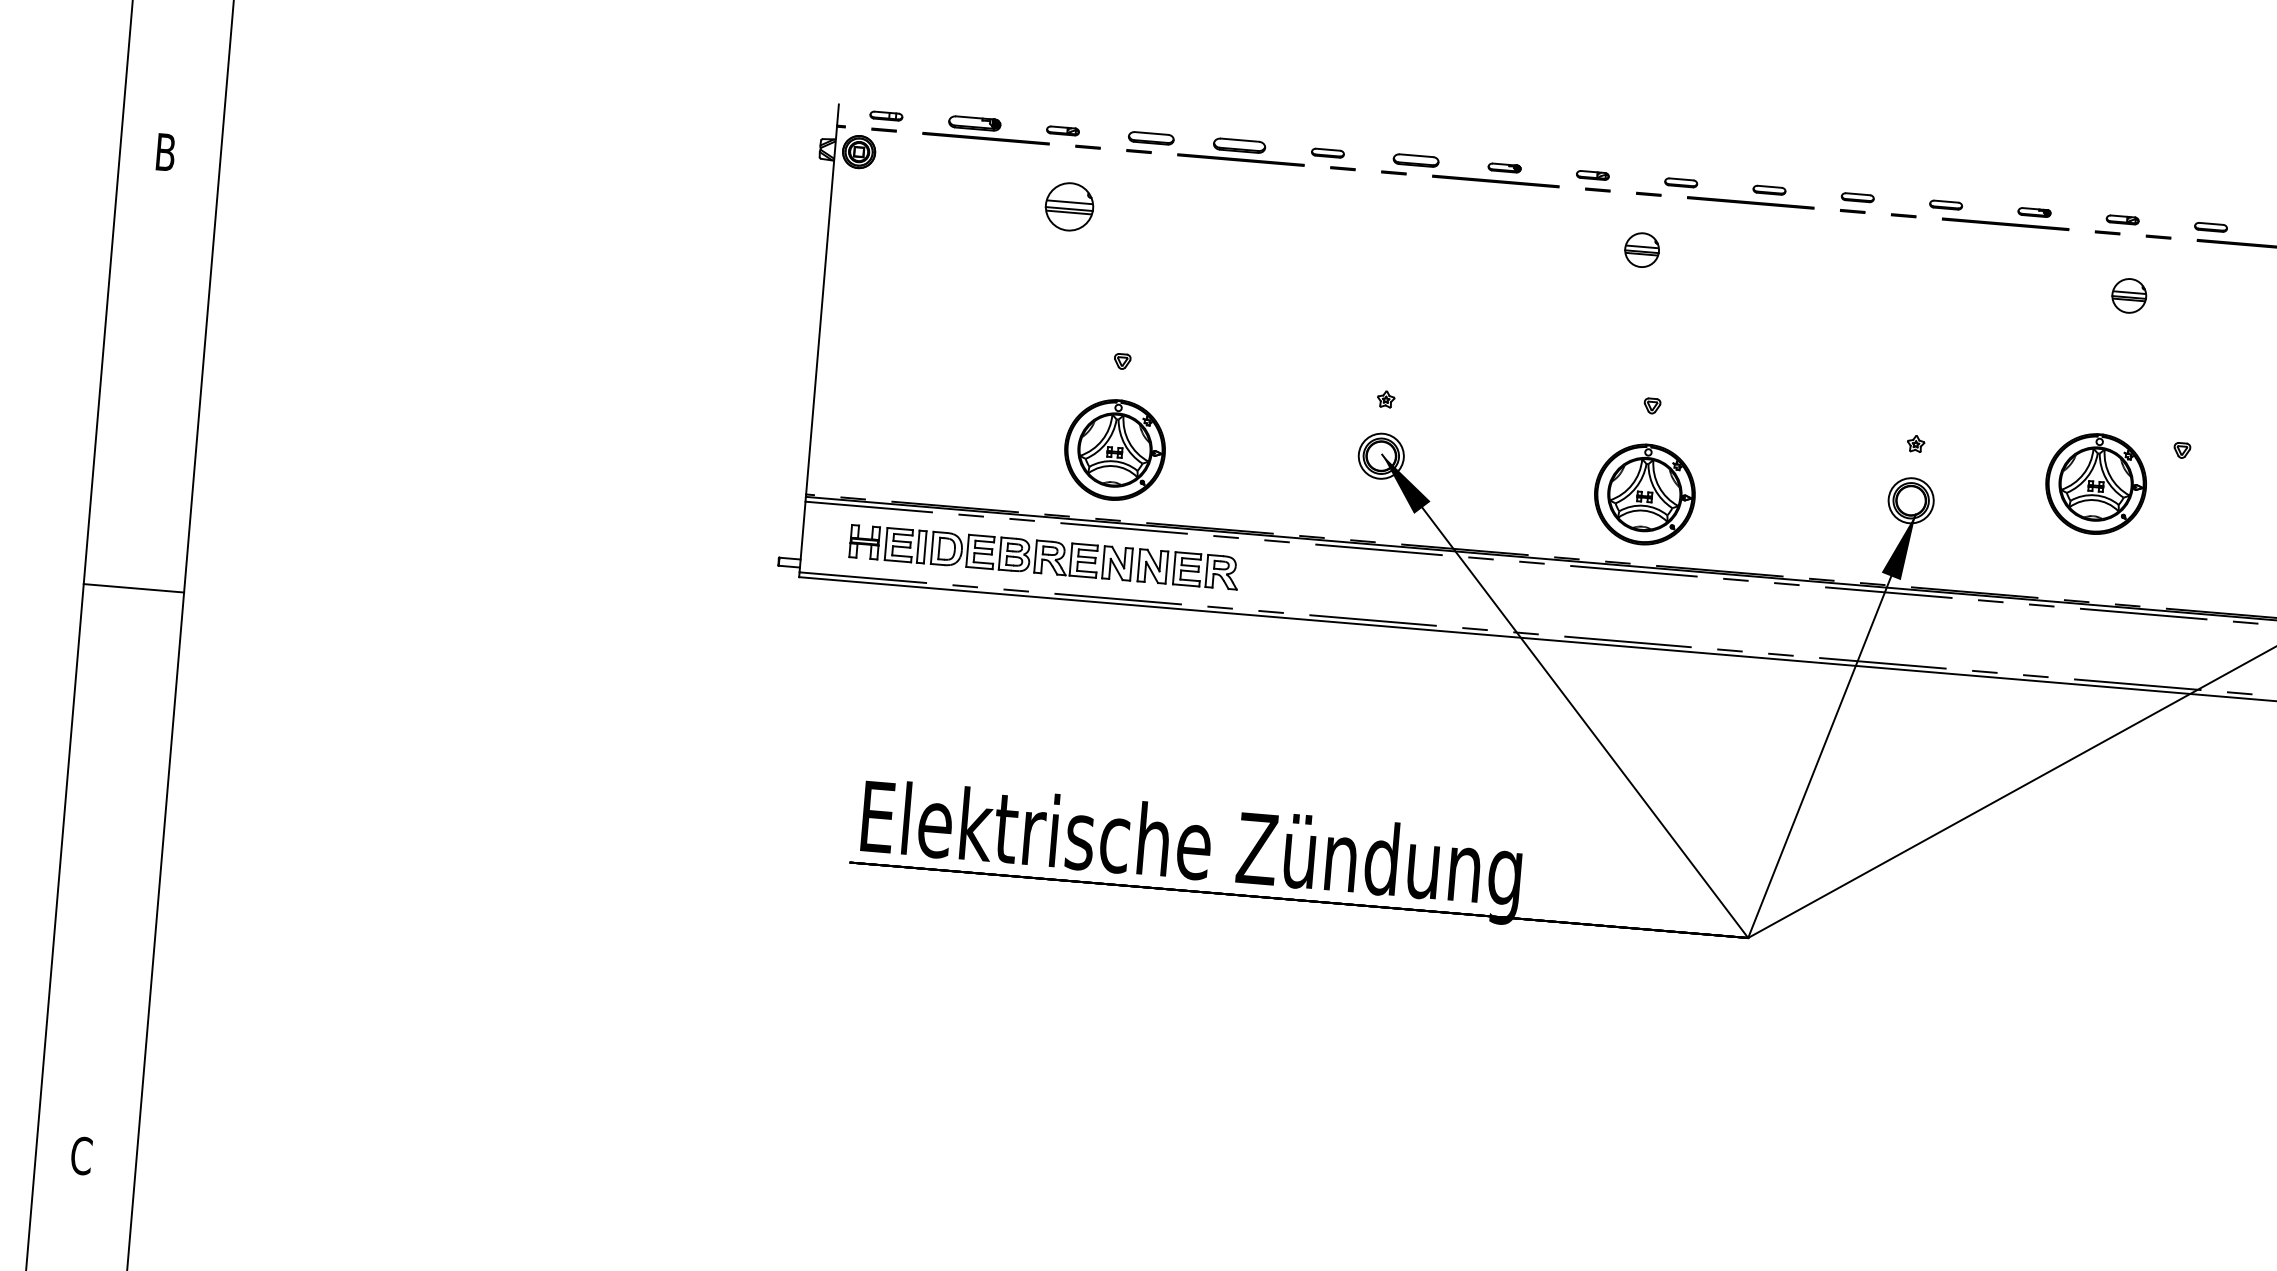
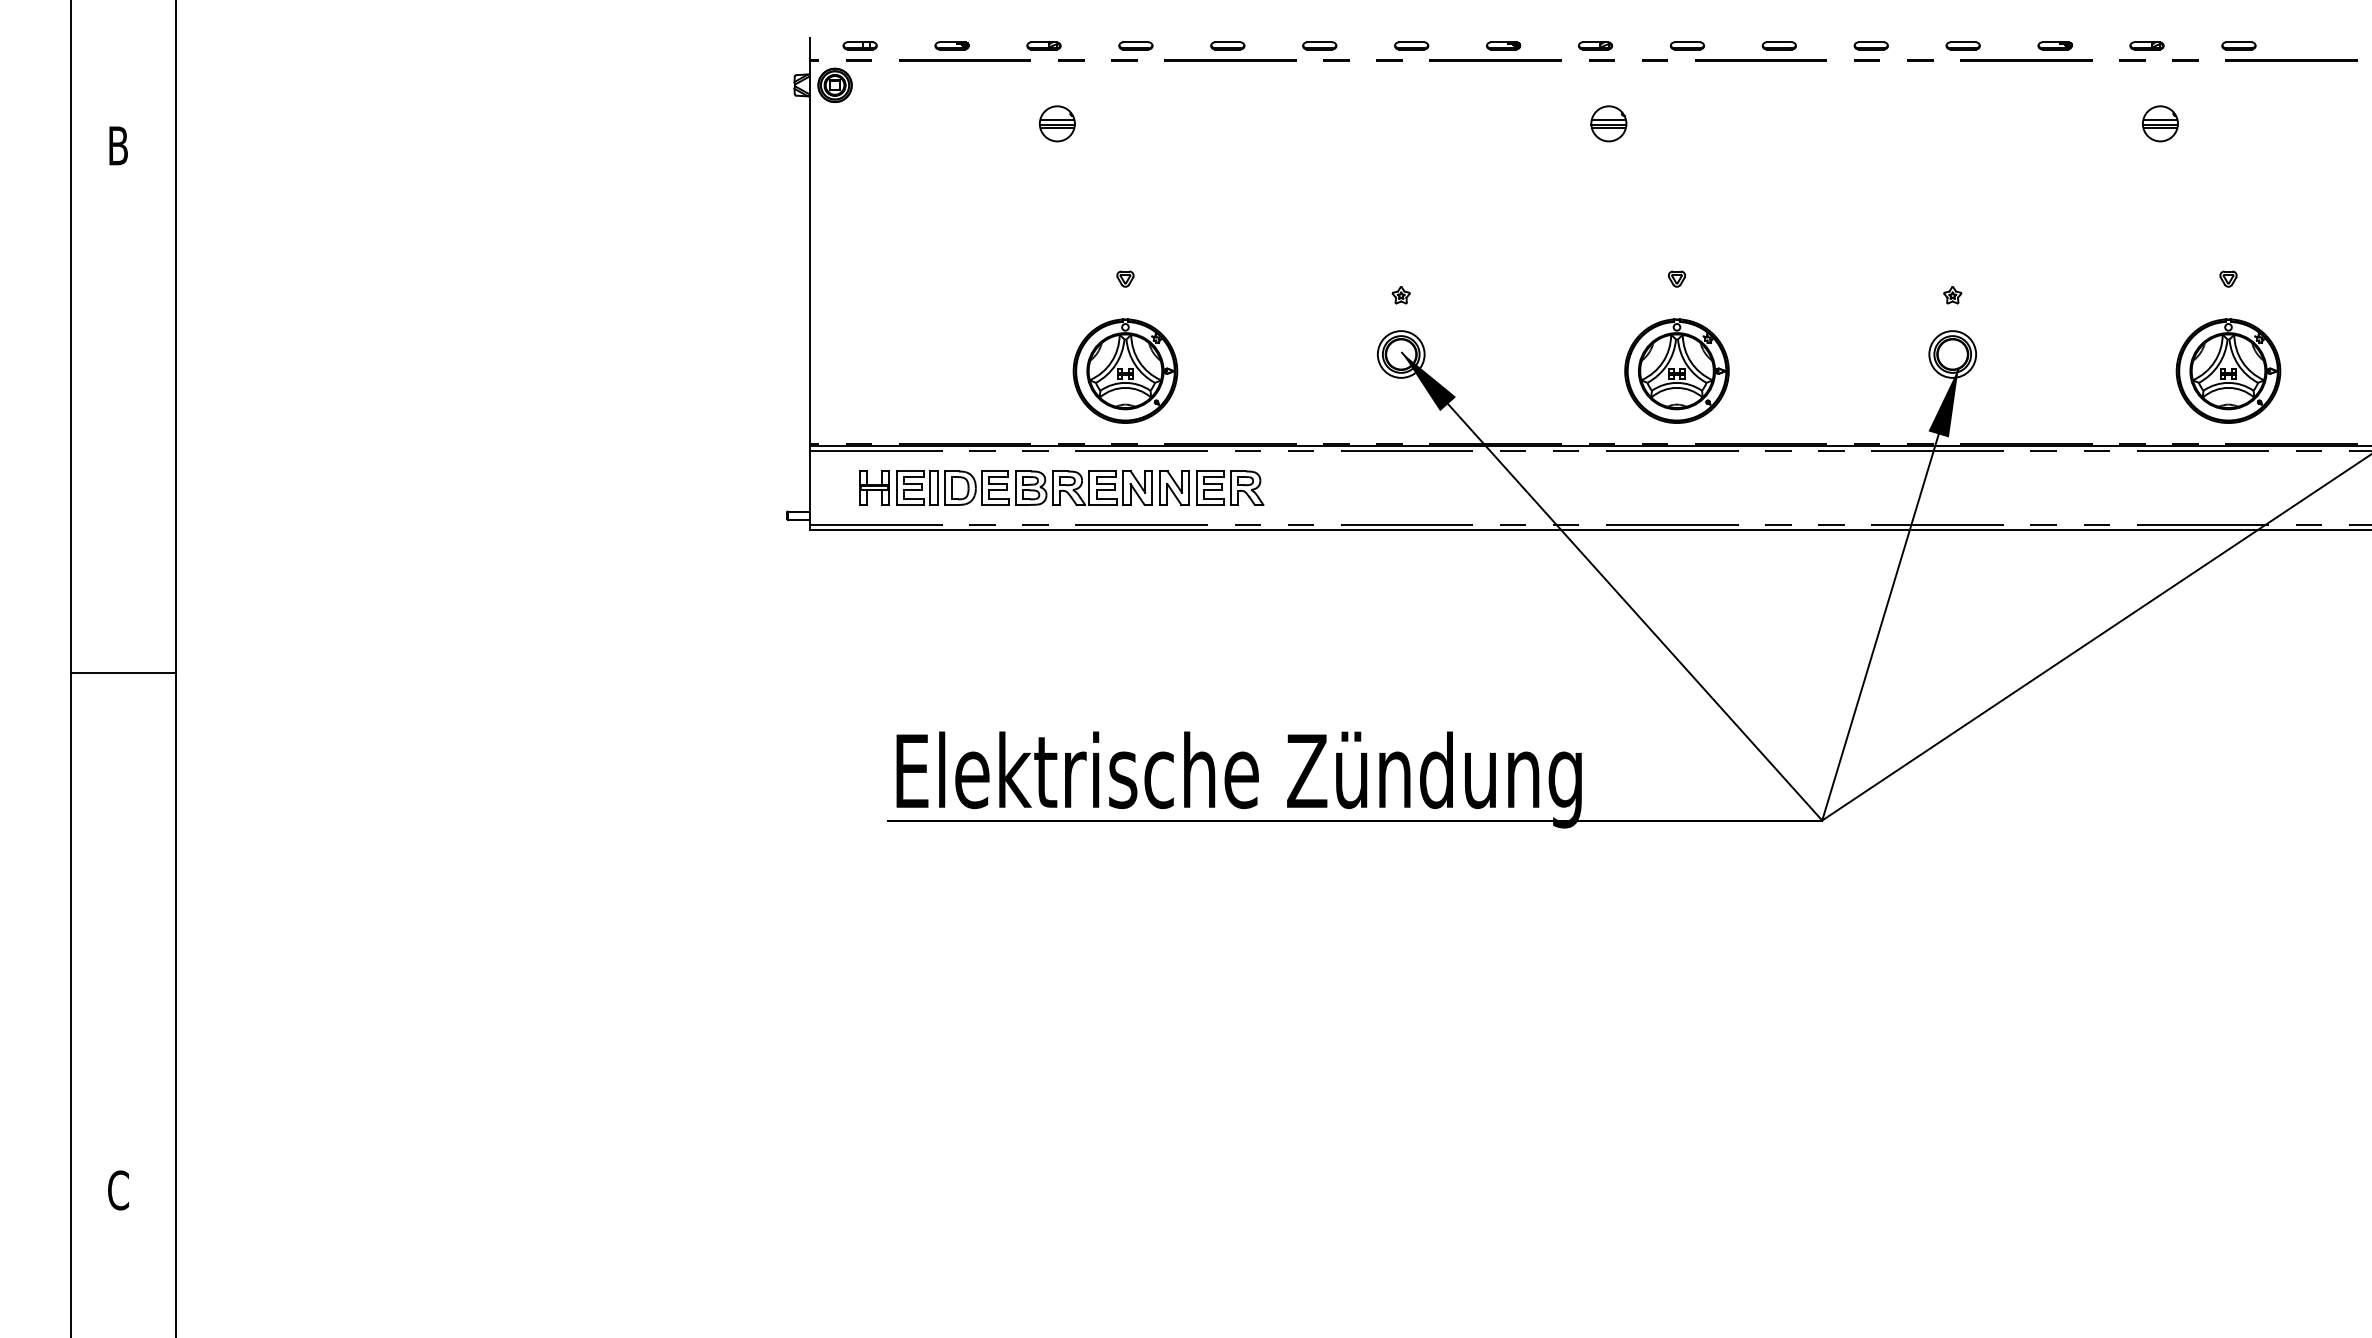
part: (974, 123) -> (951, 45), size x0.62
part: (1150, 137) -> (1135, 45), size x0.71
part: (1239, 145) -> (1227, 45), size x0.62
part: (1416, 160) -> (1411, 45), size x0.71
part: (1069, 206) -> (1057, 123), size x0.71
part: (1641, 249) -> (1608, 123), moved
part: (2096, 483) -> (2228, 370), moved
line: (134, 588) -> (123, 673), moved

